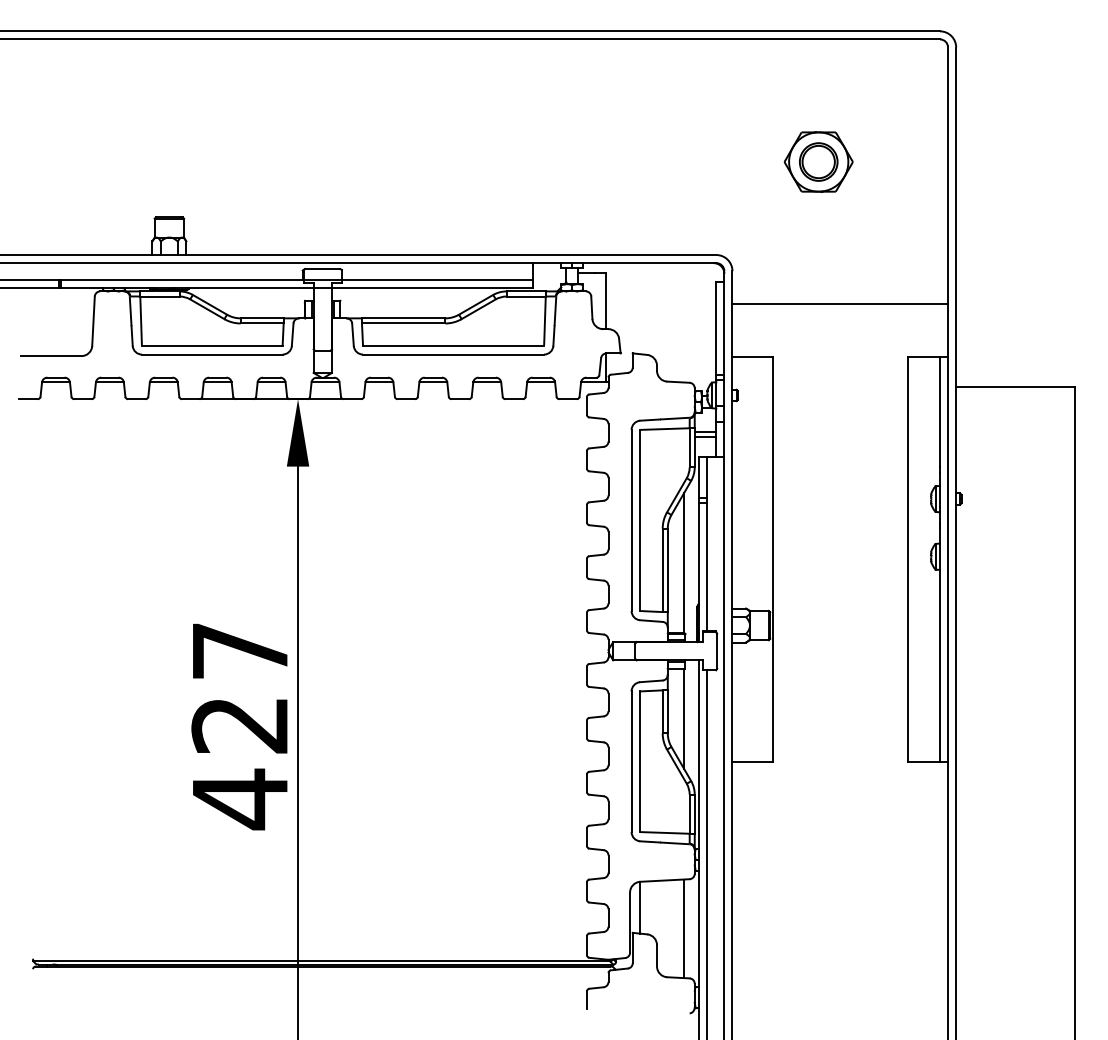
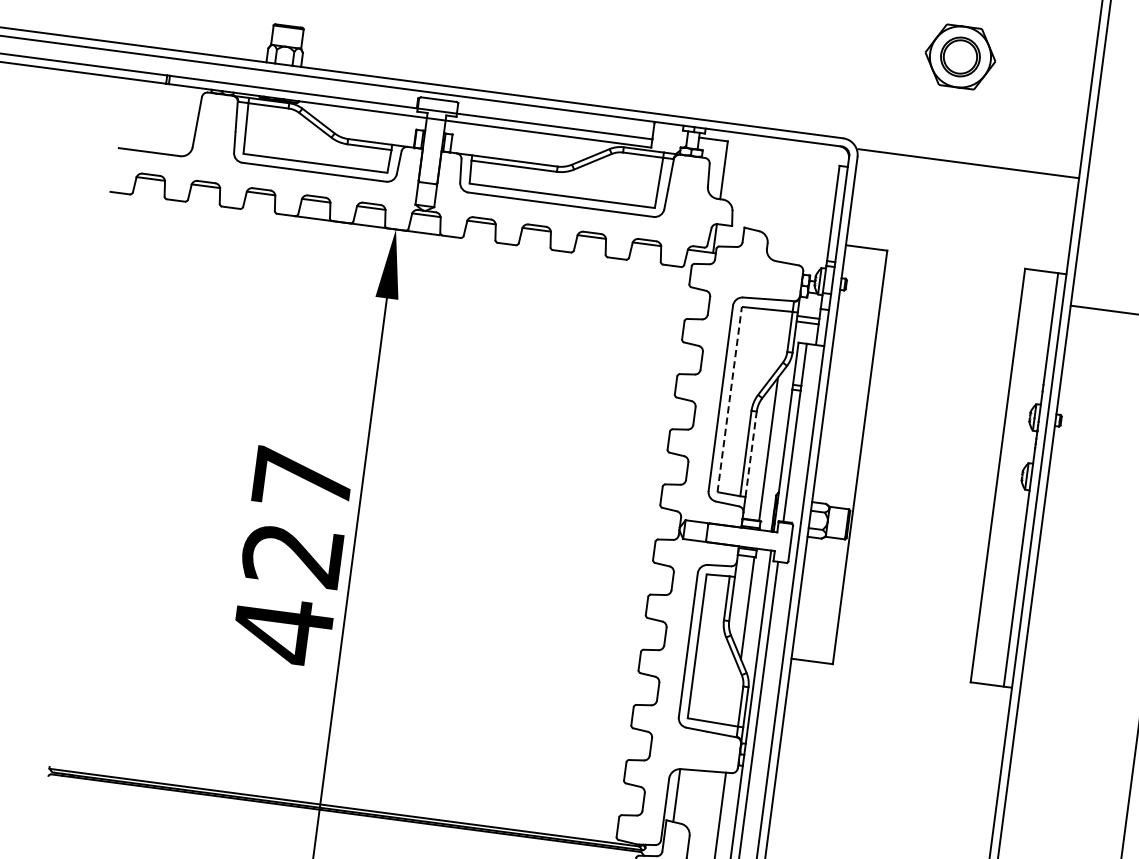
line: (840, 303) -> (969, 163), moved
line: (640, 520) -> (729, 399), solid -> dashed
line: (667, 570) -> (750, 454), solid -> dashed

